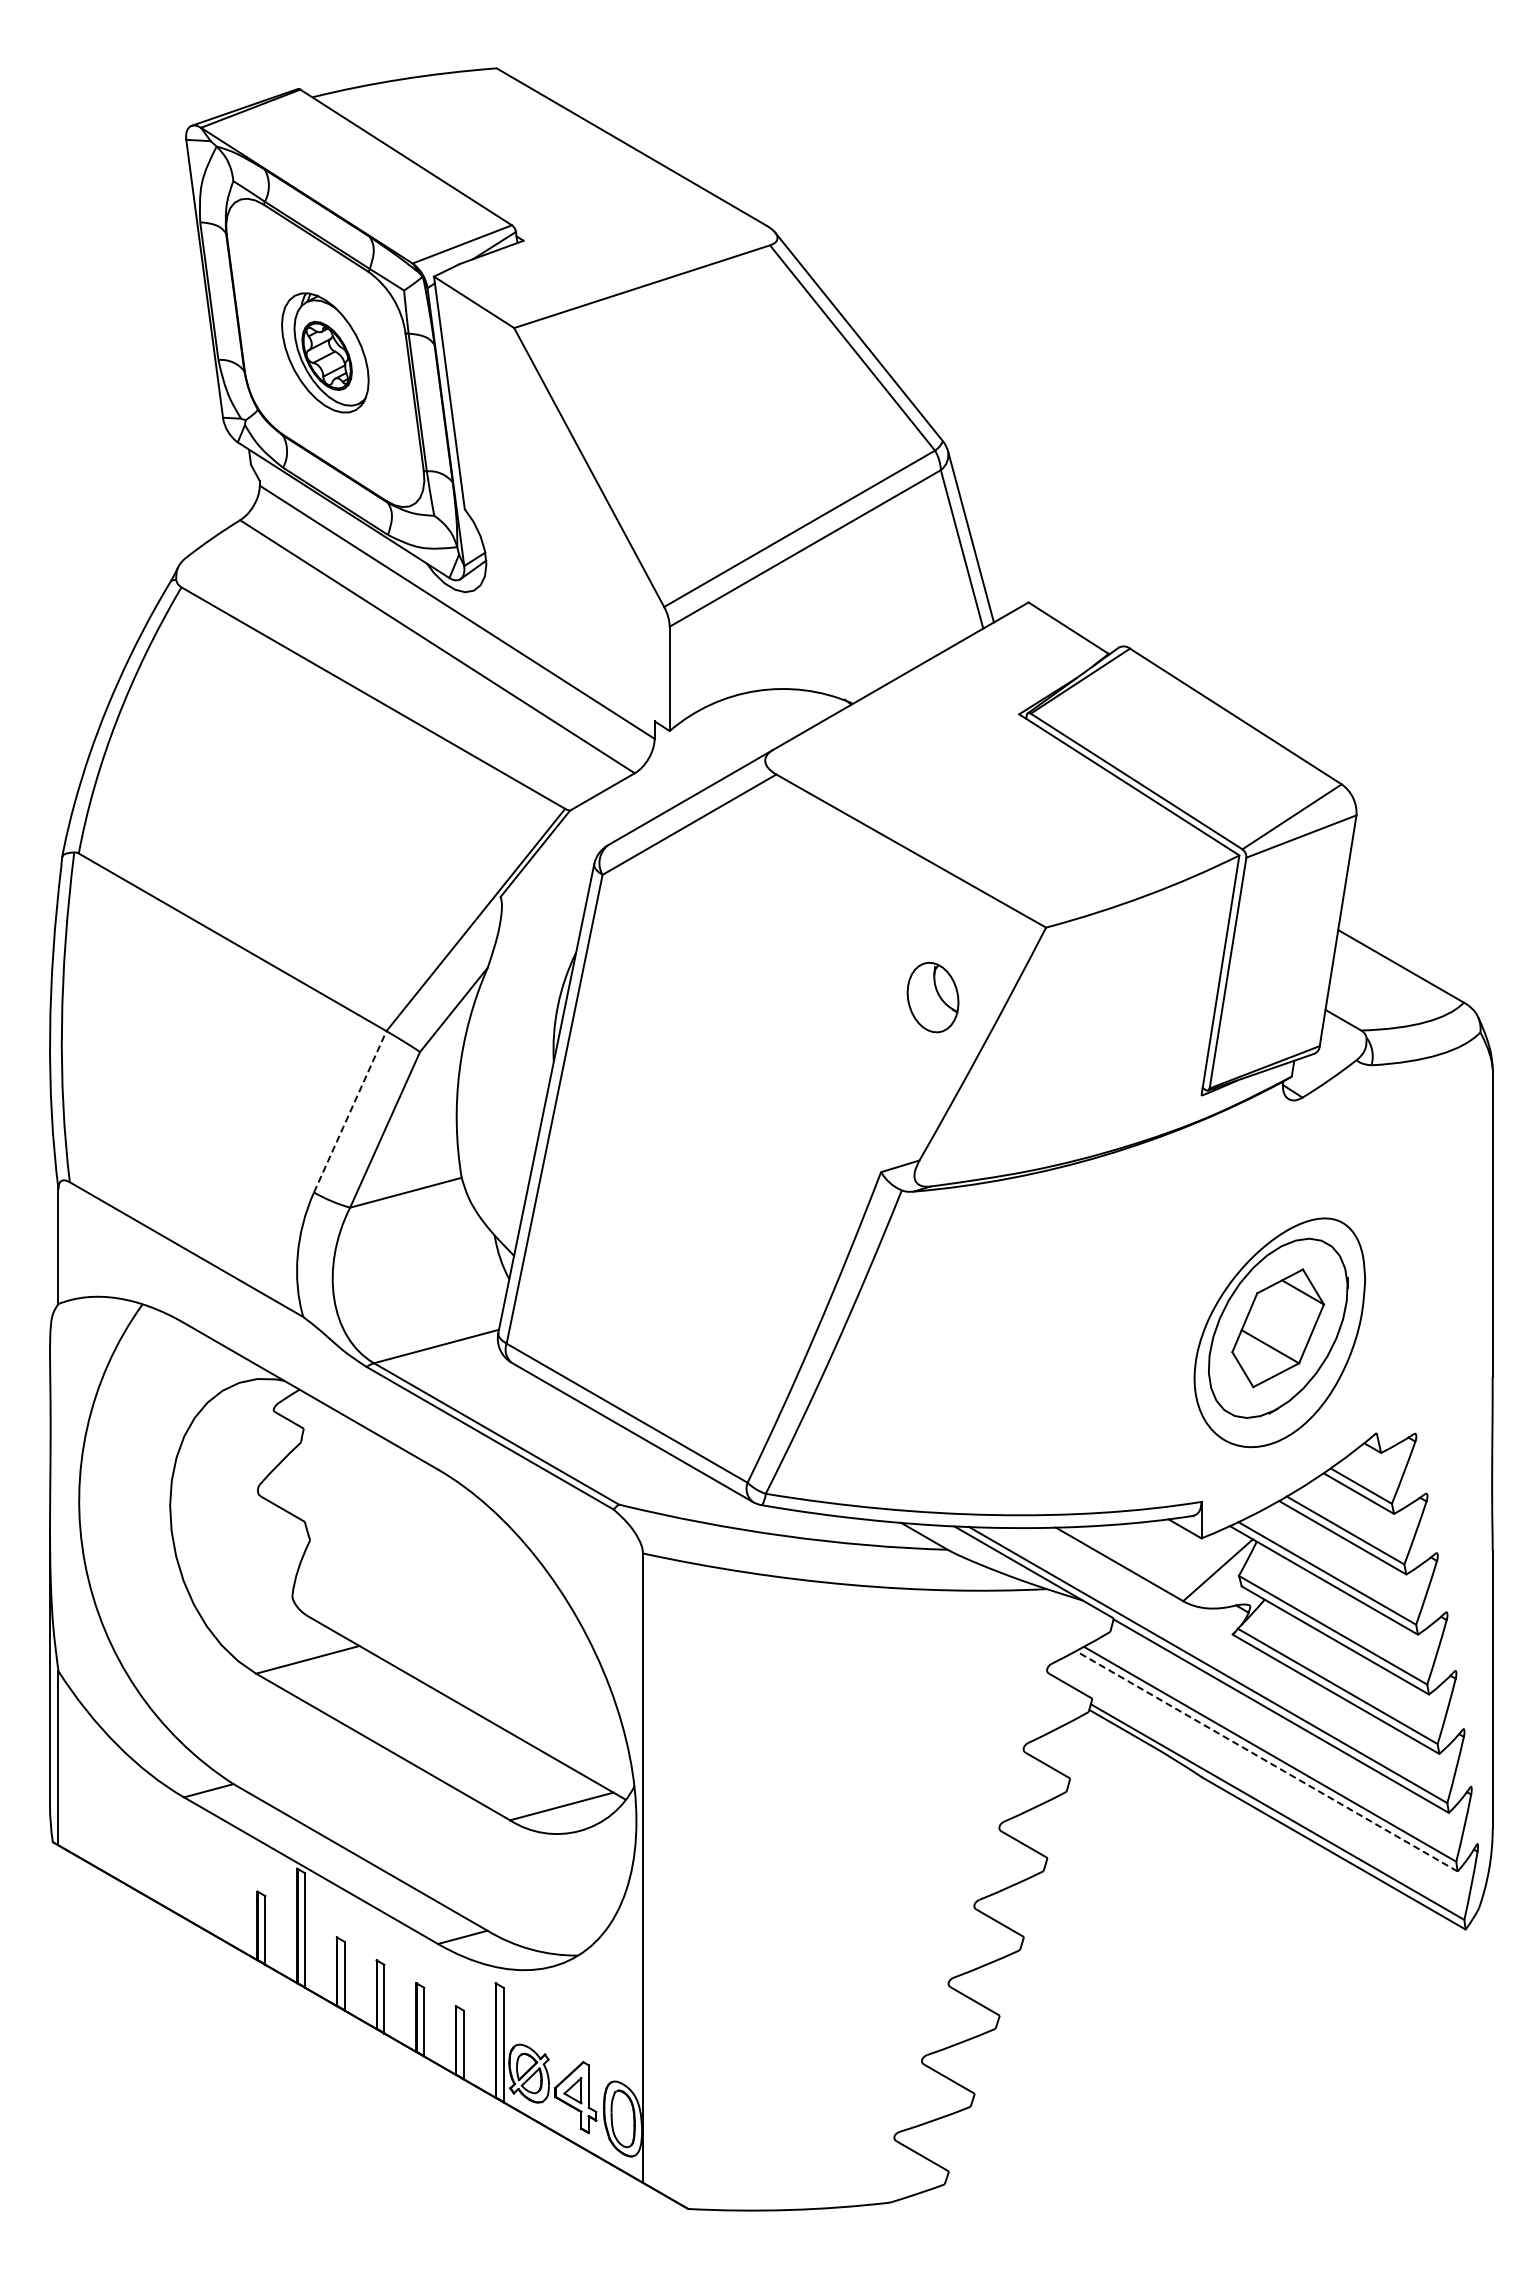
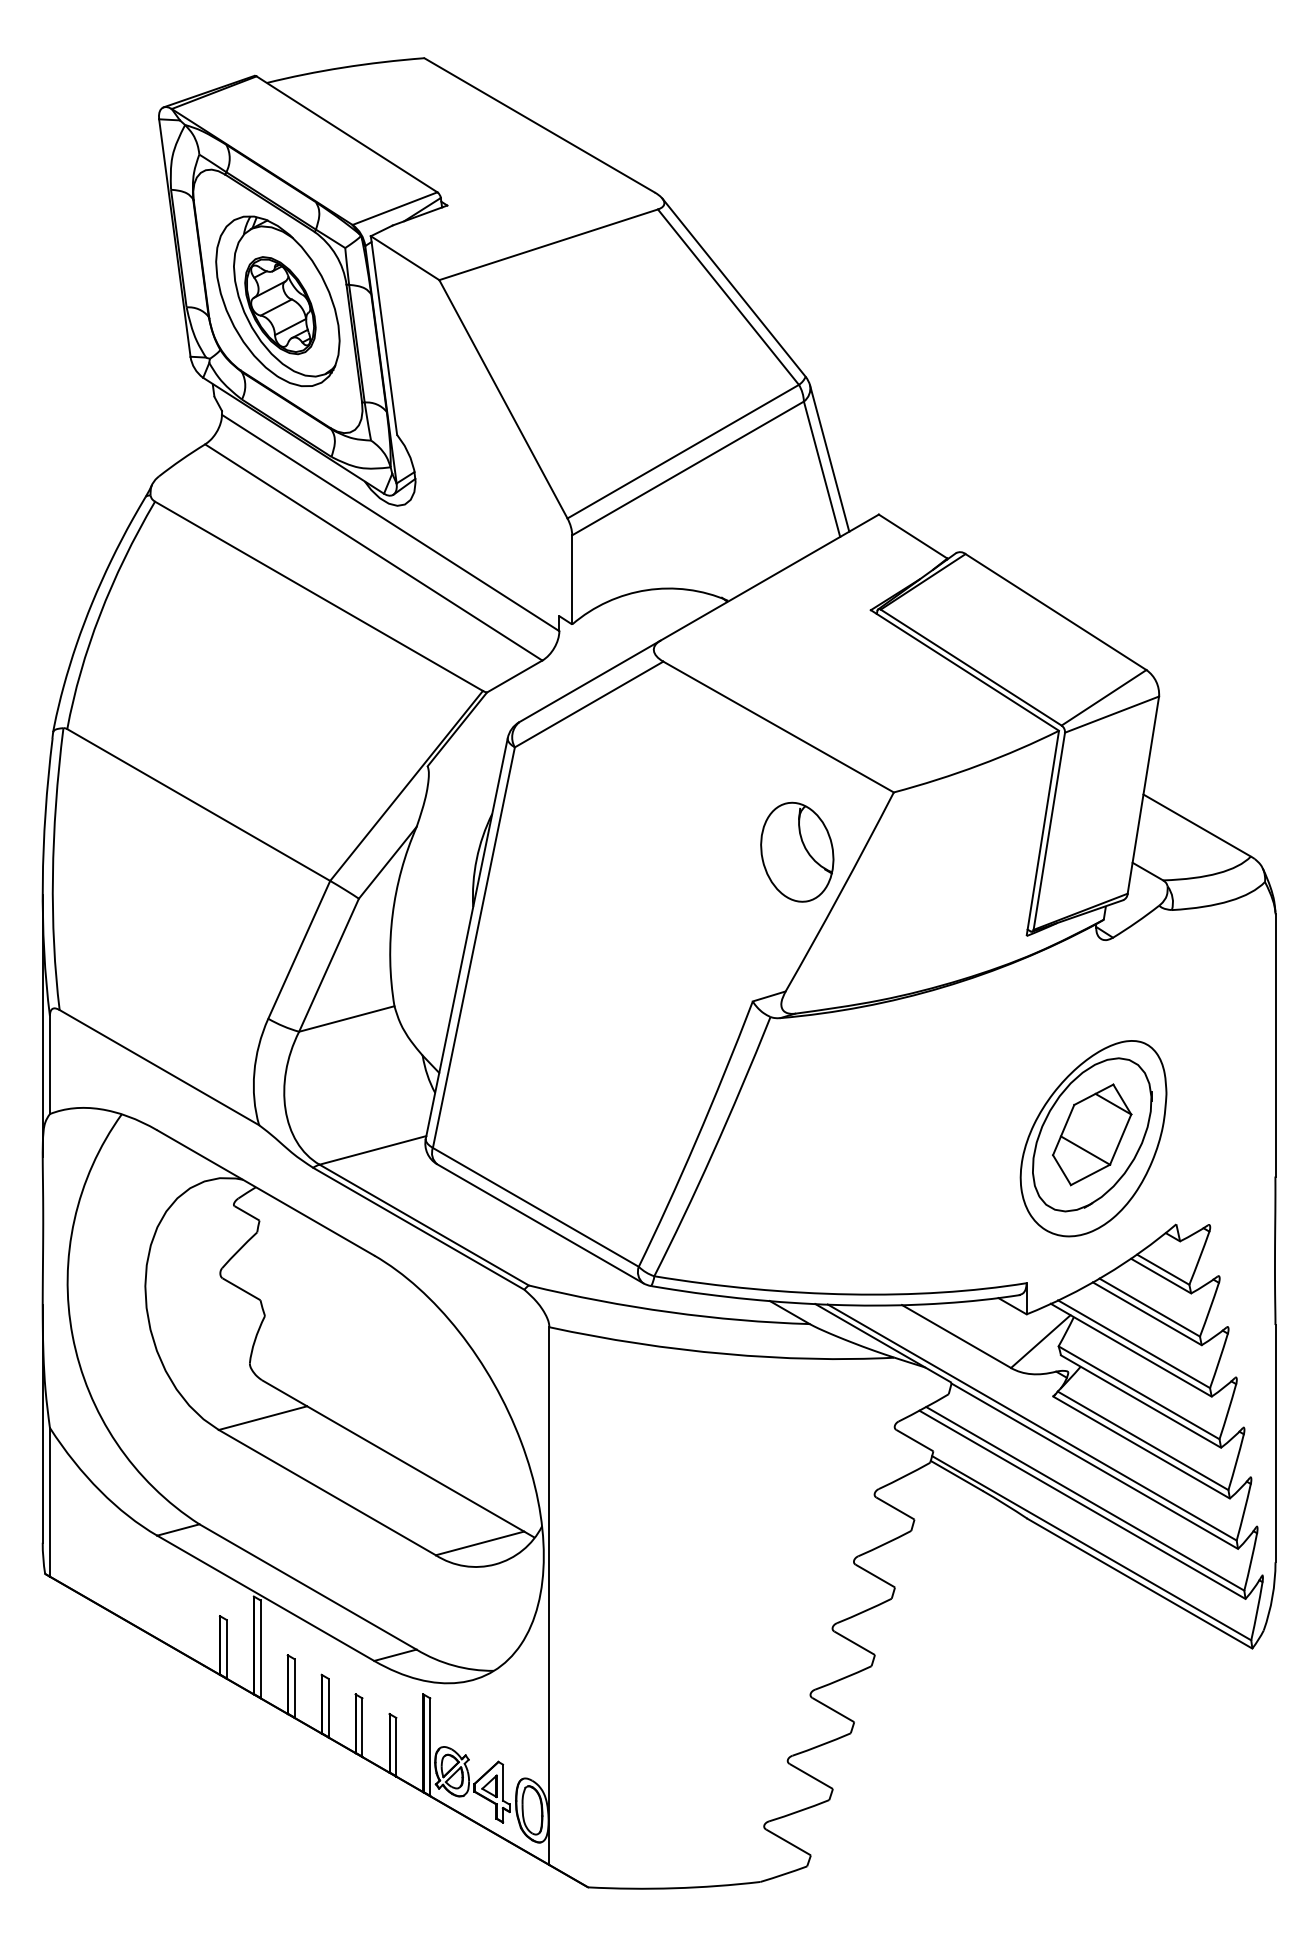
part: (325, 352) -> (278, 301), size x1.67
part: (932, 997) -> (796, 852), size x1.67
line: (350, 1111) -> (299, 949), dashed -> solid
line: (50, 1200) -> (43, 1025), added
line: (1266, 1761) -> (1082, 1504), dashed -> solid

